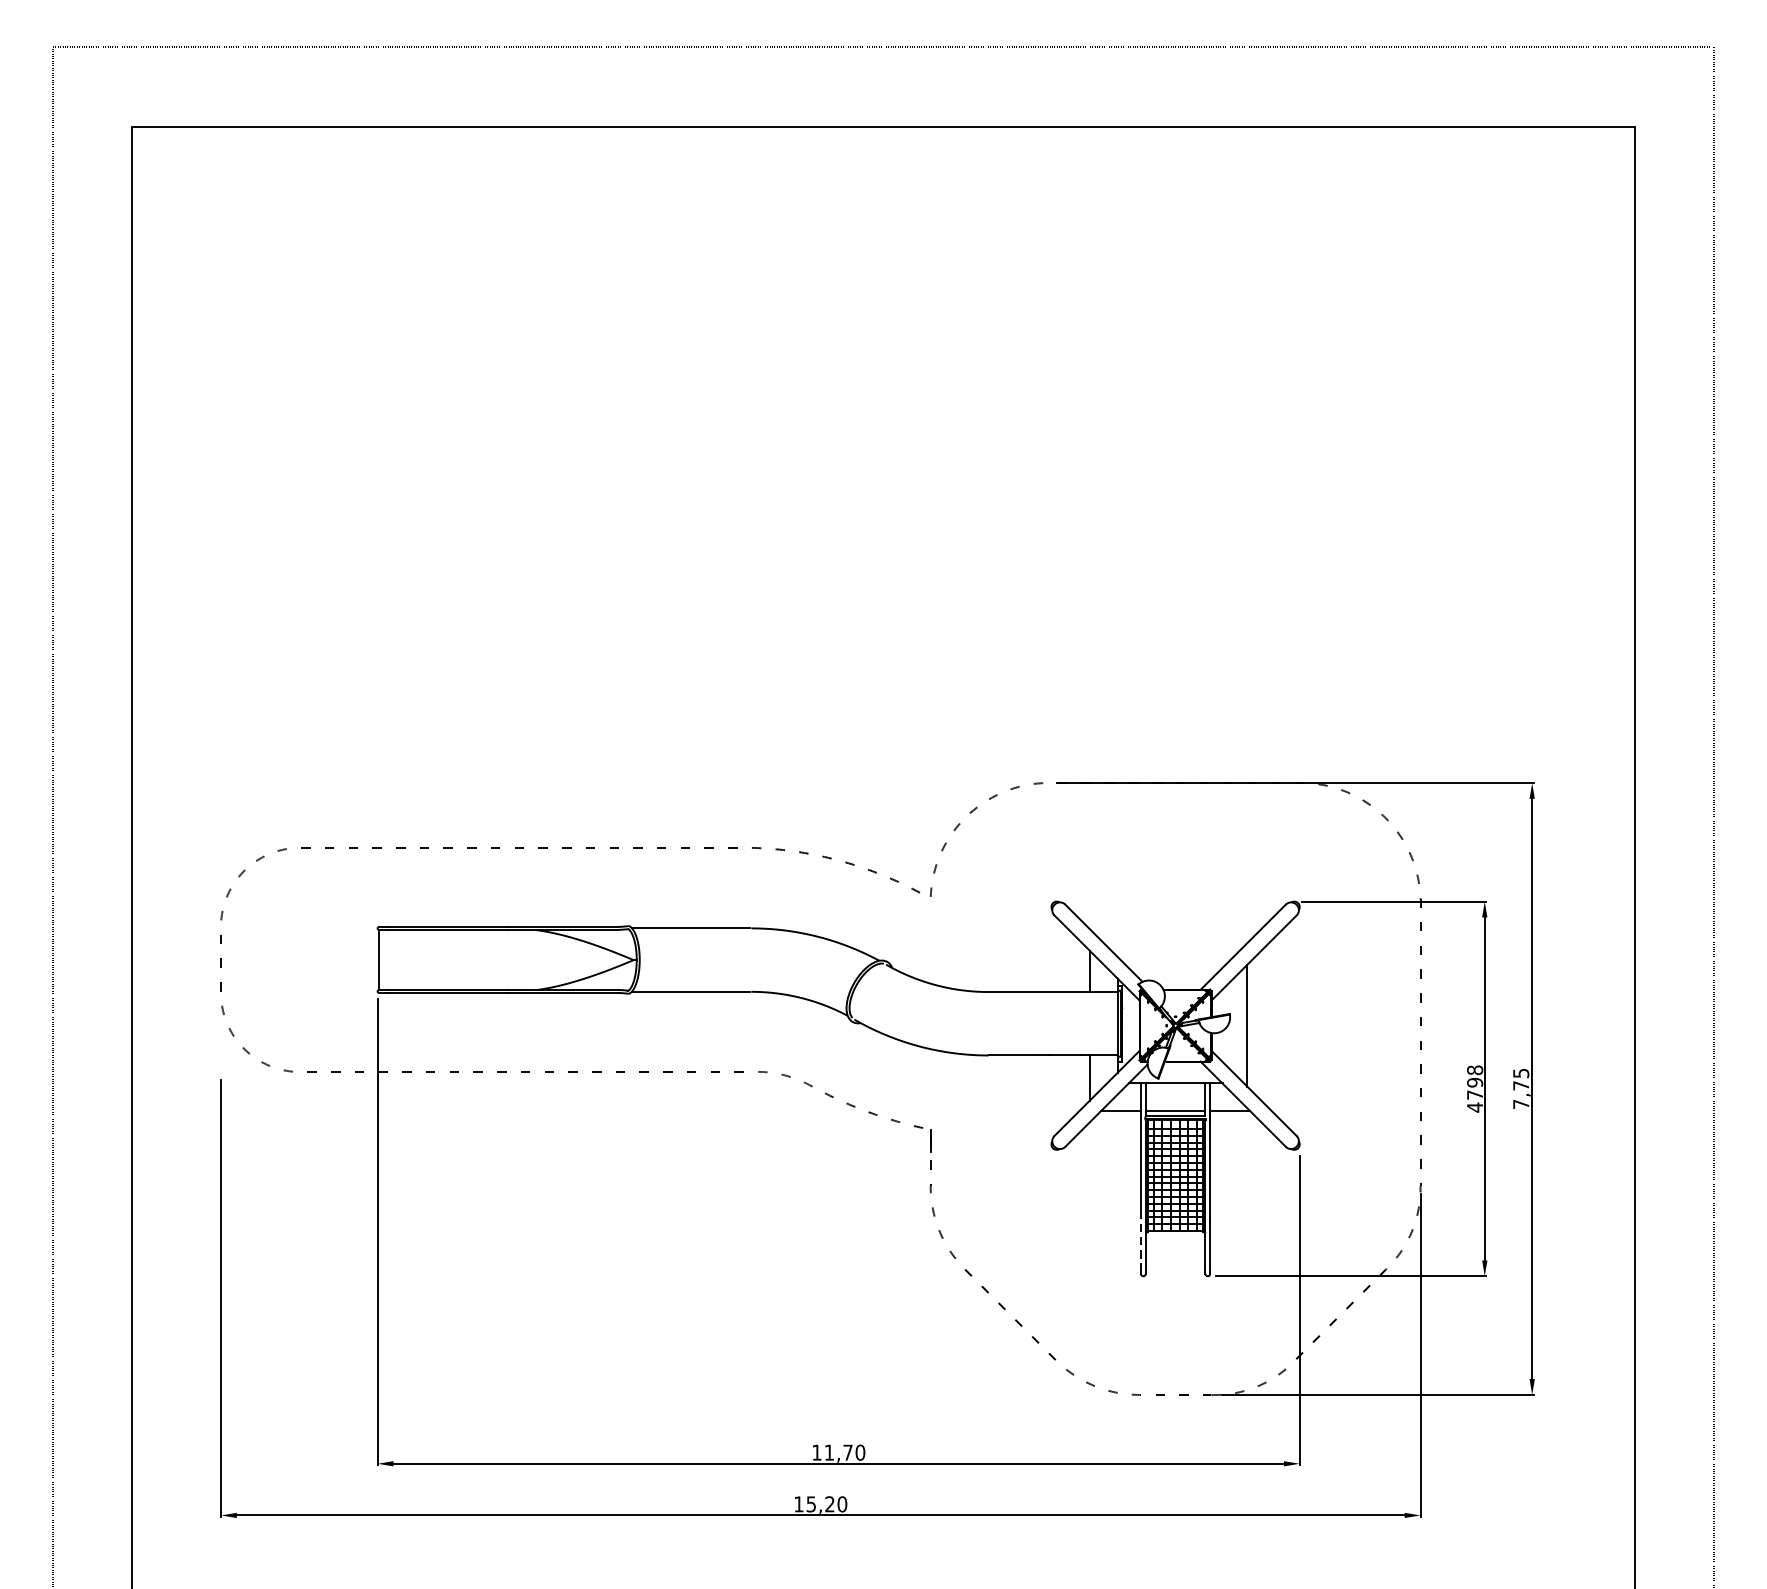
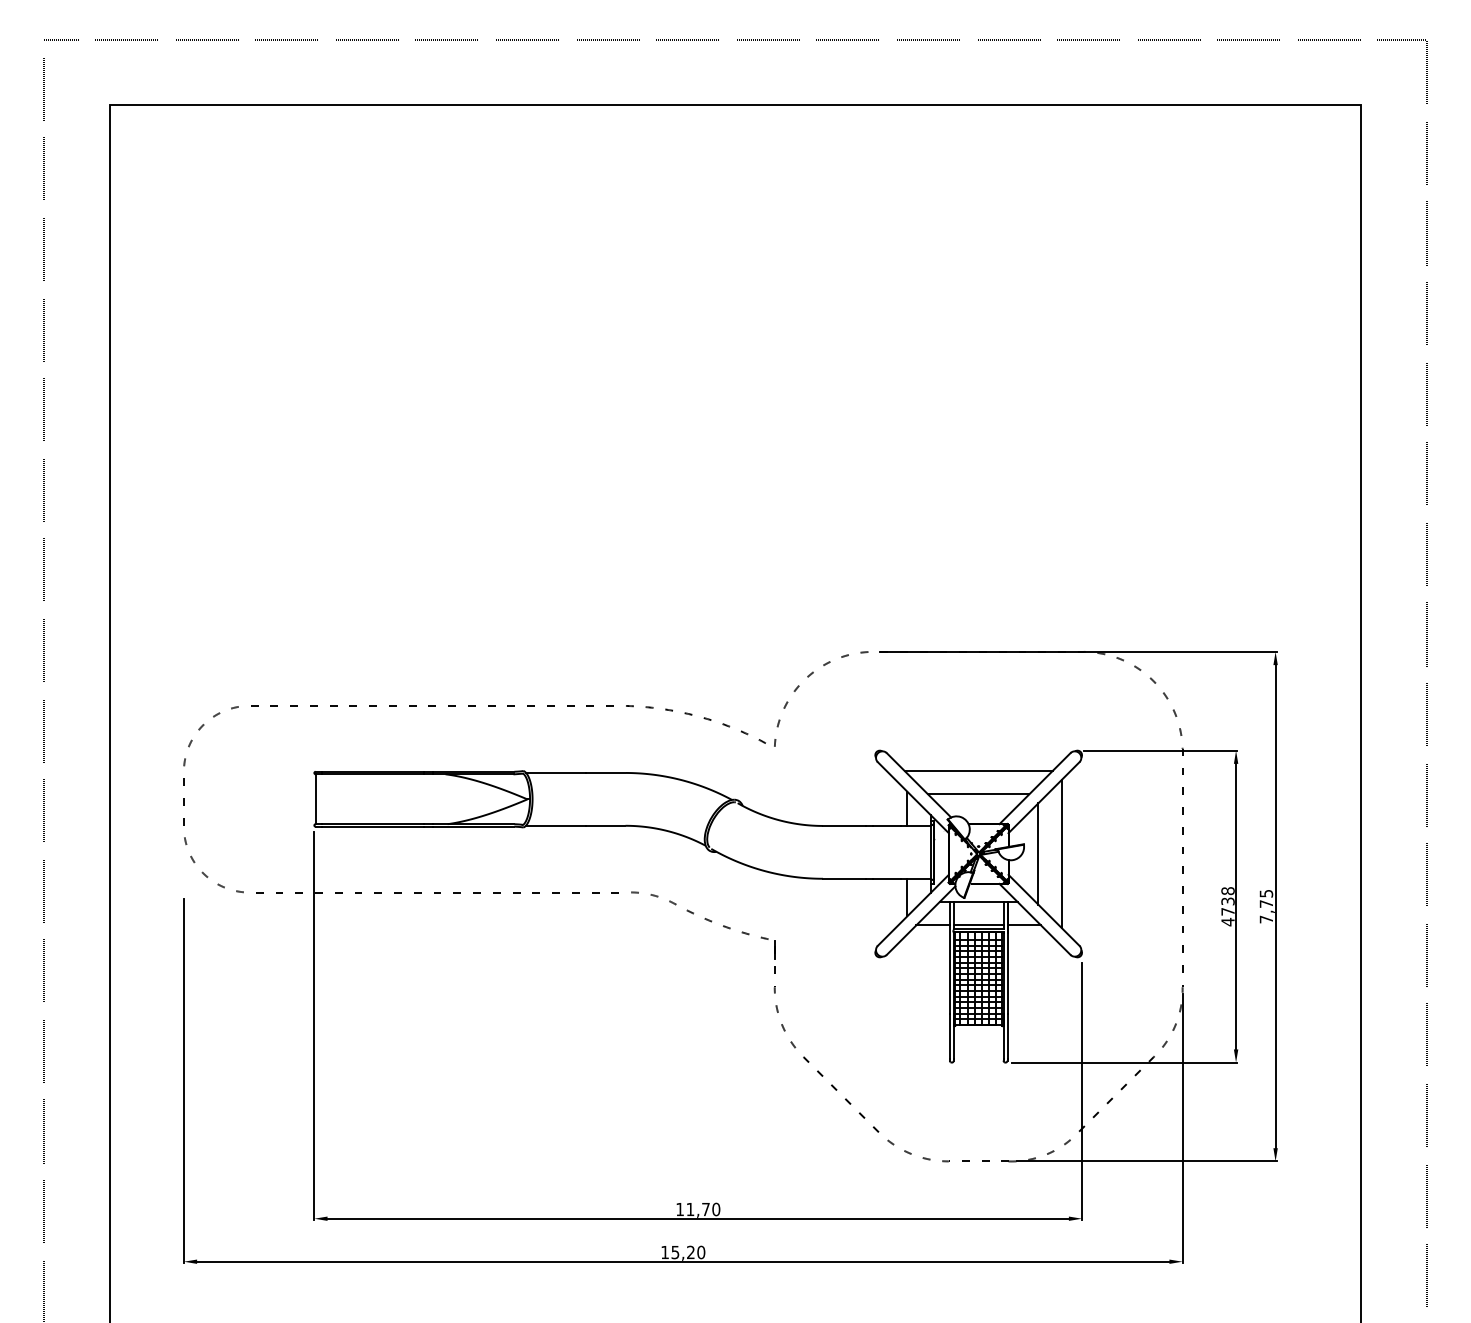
line: (1175, 926) -> (978, 771), added
line: (1175, 954) -> (978, 794), added
line: (1275, 1025) -> (1061, 853), added
text: (1474, 1082) -> (1227, 901), 4798 -> 4738
line: (1140, 1244) -> (949, 1036), dashed -> solid

